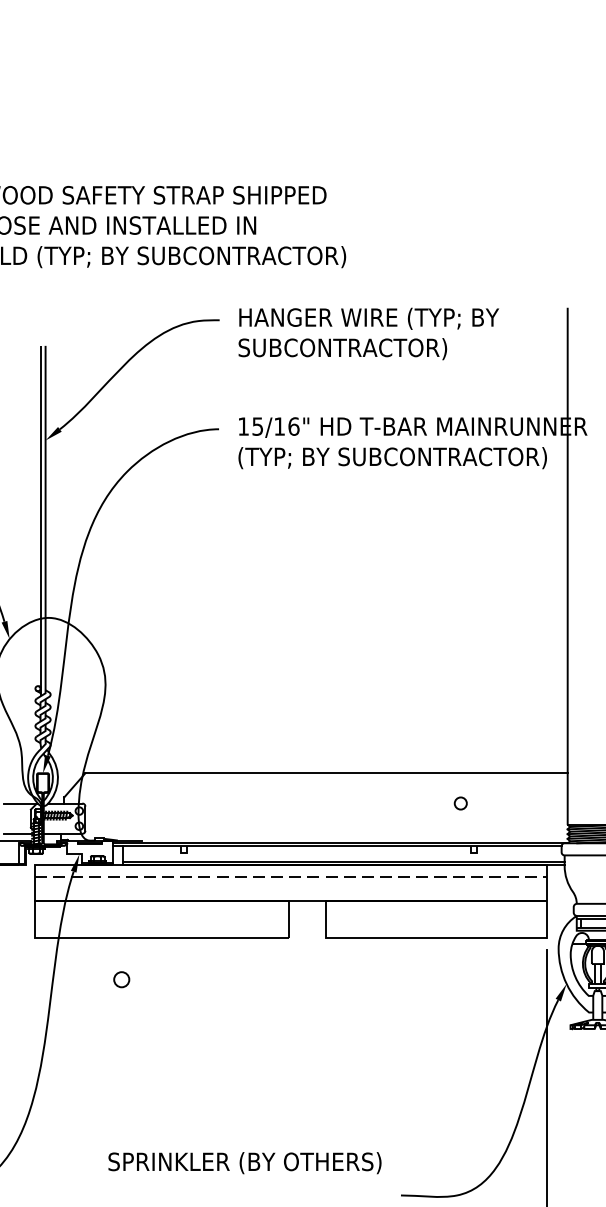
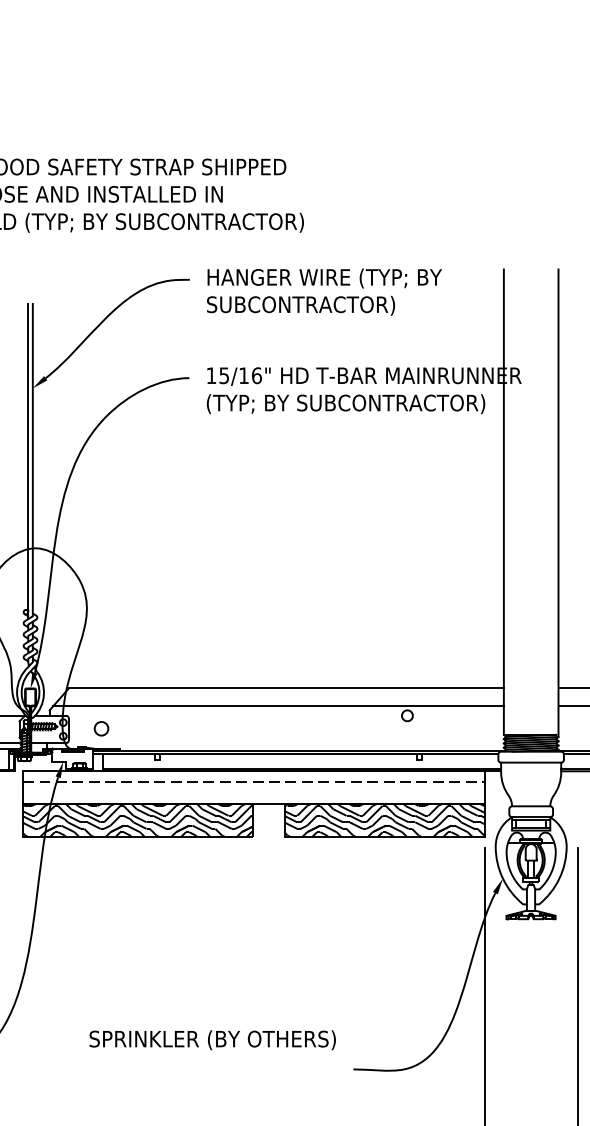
line: (317, 793) -> (278, 706), added
hatch: (161, 919) -> (137, 820), added
hatch: (435, 919) -> (384, 820), added
circle: (121, 979) -> (101, 728), moved

